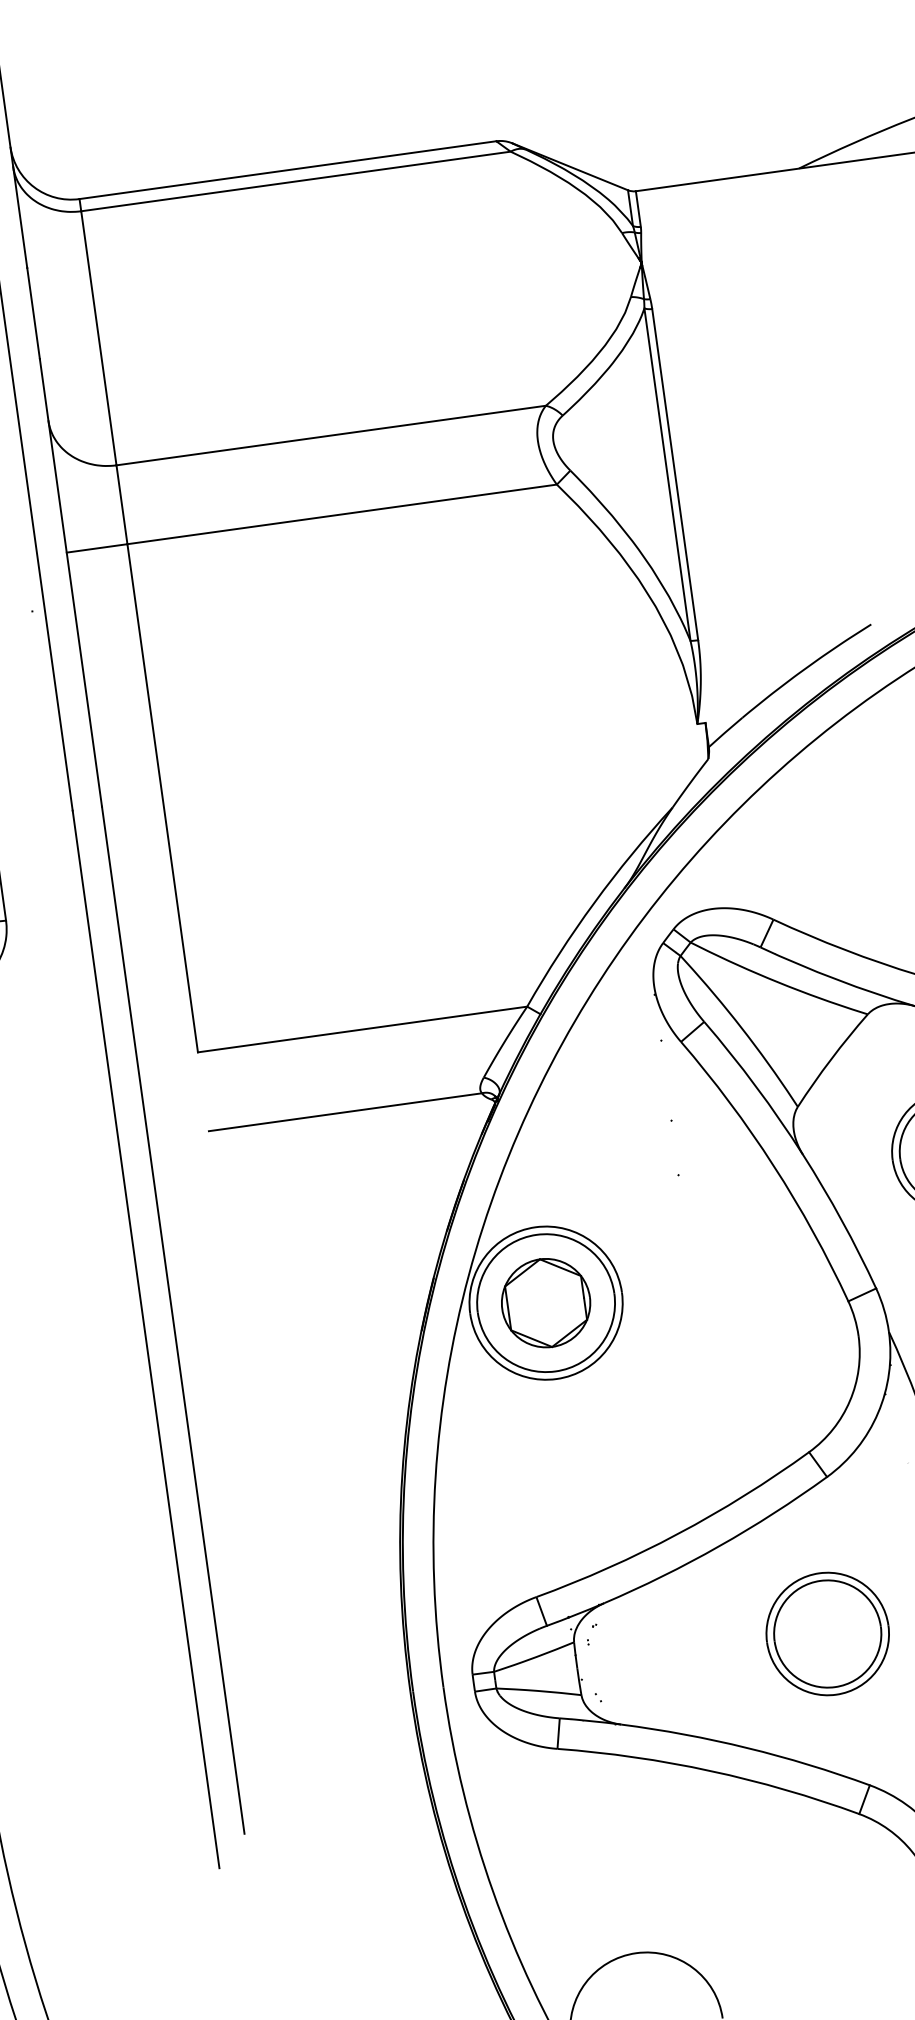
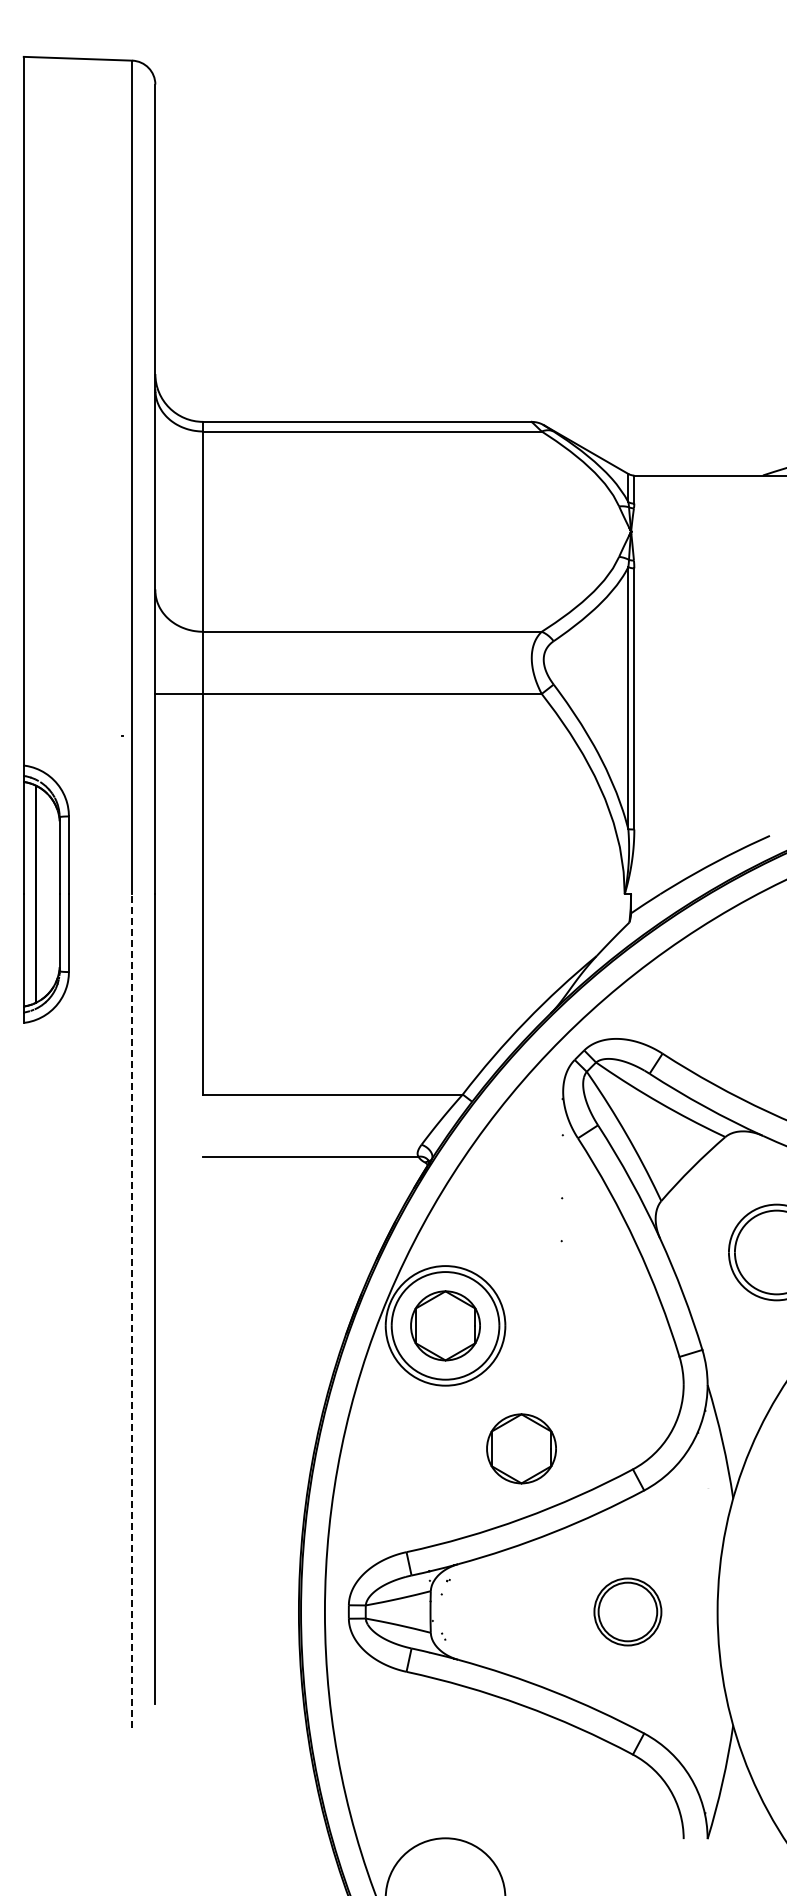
line: (146, 1340) -> (132, 1311), solid -> dashed
part: (664, 1445) -> (521, 1448), added
part: (827, 1633) -> (627, 1611), size x0.7

